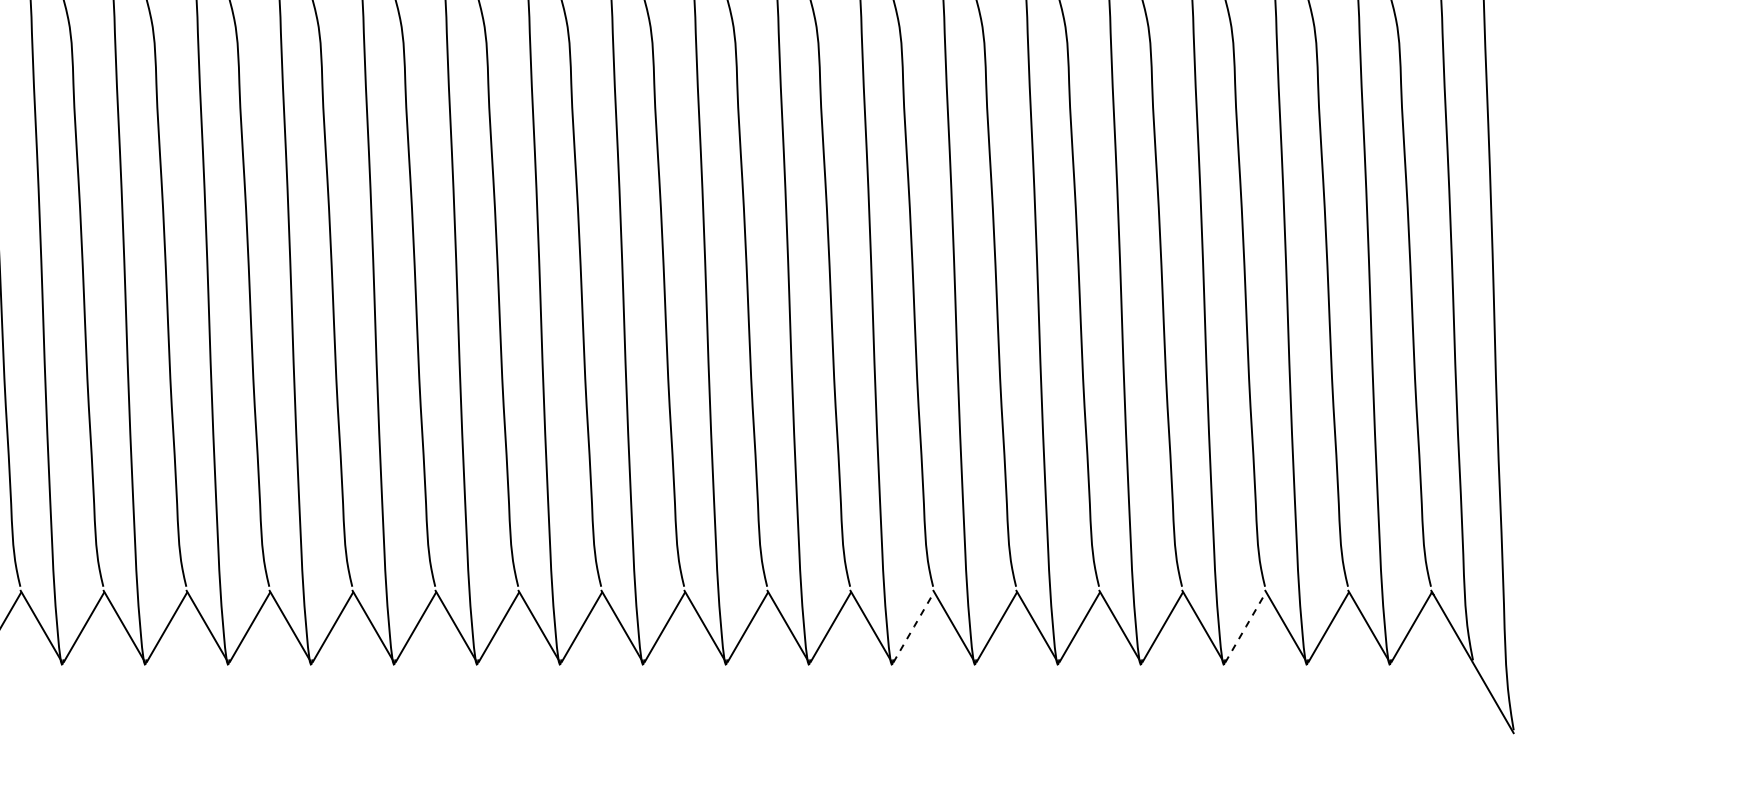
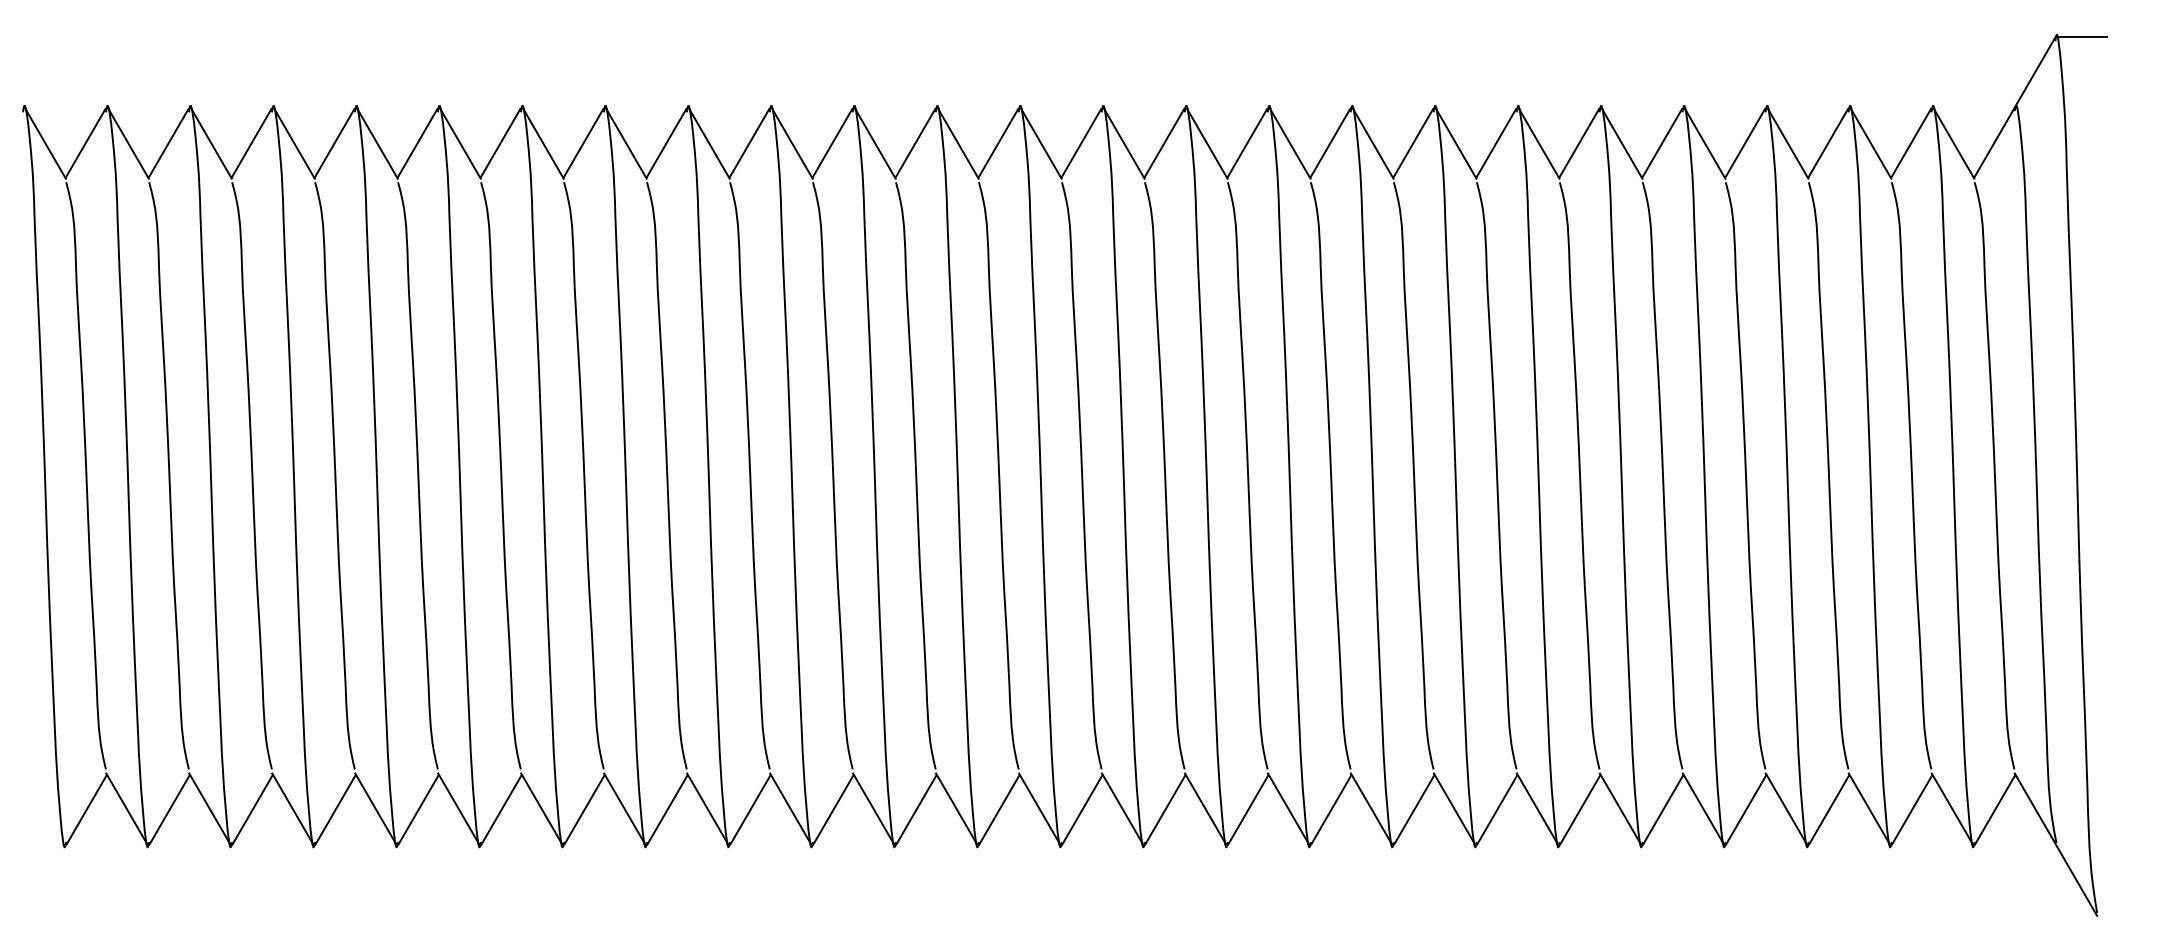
line: (914, 626) -> (1497, 809), dashed -> solid
line: (1246, 626) -> (1829, 809), dashed -> solid

